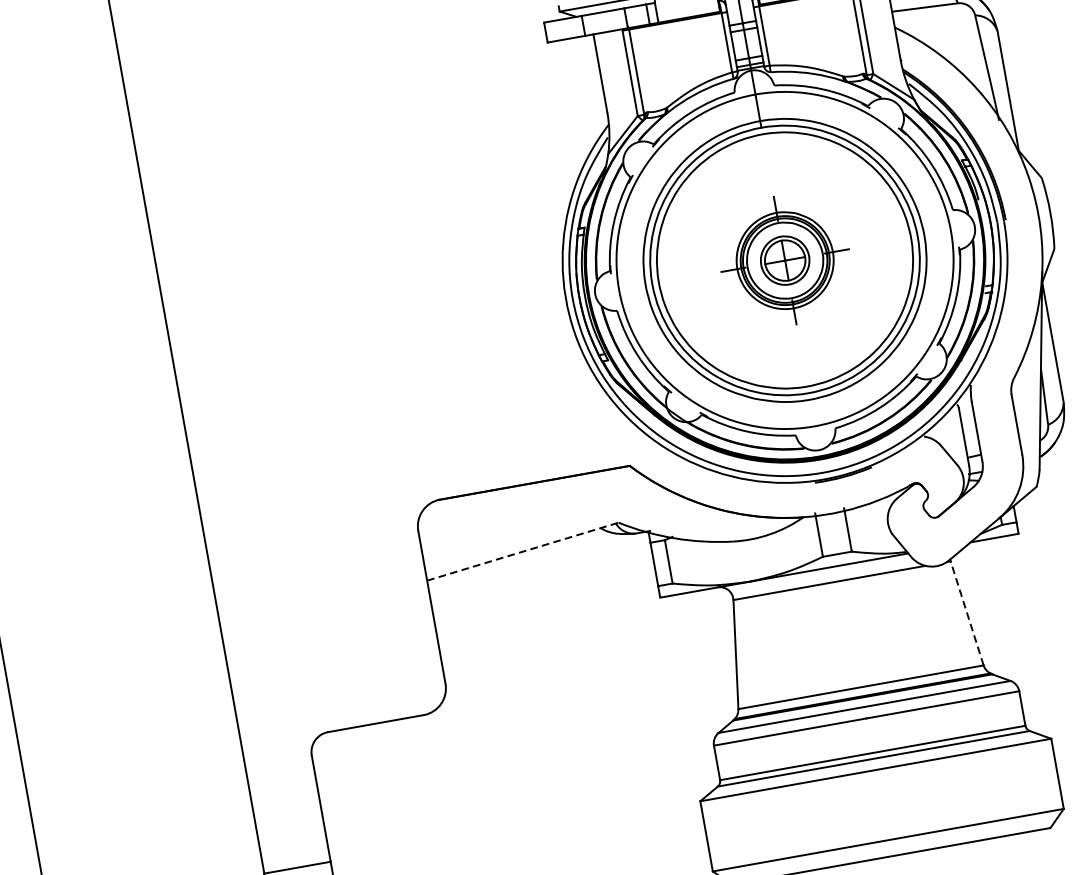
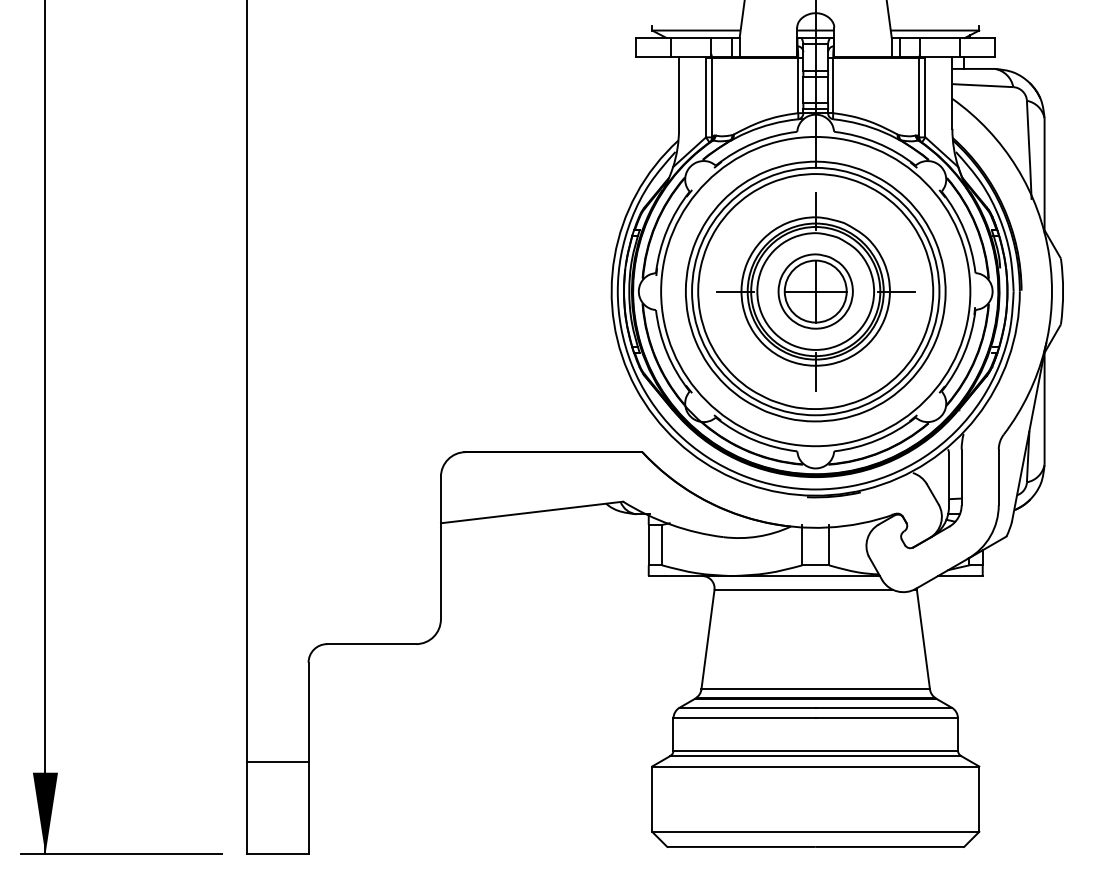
part: (784, 260) -> (815, 291), size x1.67
line: (523, 551) -> (532, 512), dashed -> solid
line: (967, 613) -> (923, 639), dashed -> solid

